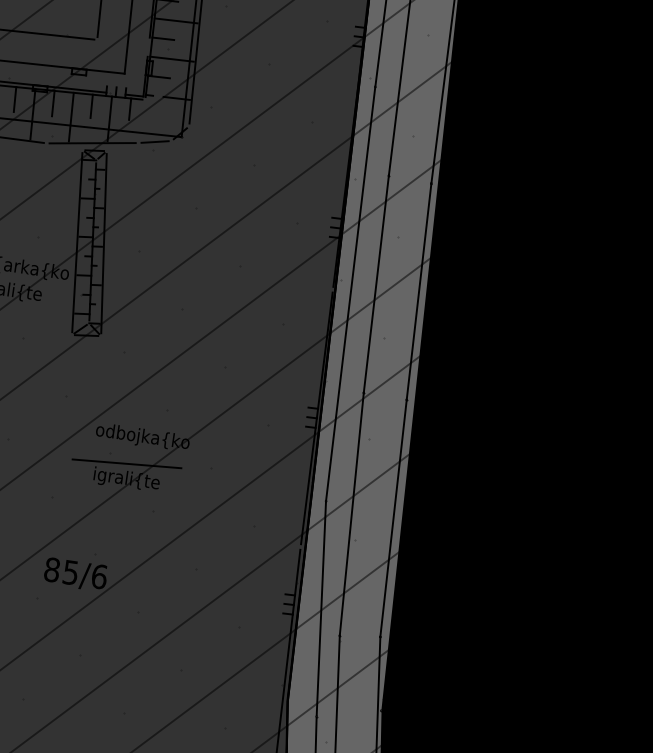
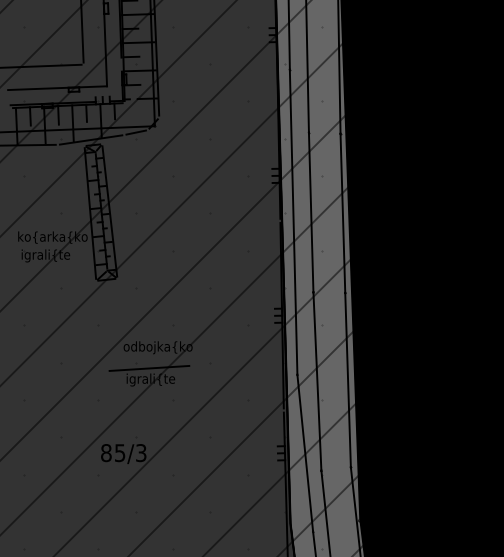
text: (99, 576) -> (141, 452), 85/6 -> 85/3

